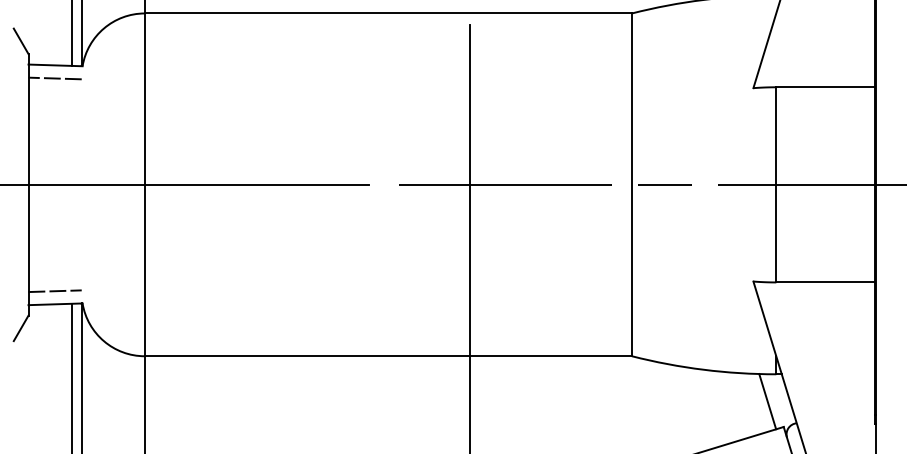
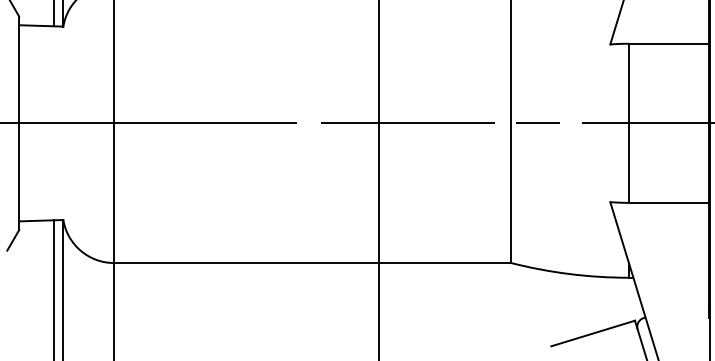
line: (54, 78) -> (40, 36), removed
line: (54, 291) -> (40, 210), removed
line: (767, 401) -> (621, 299), removed

